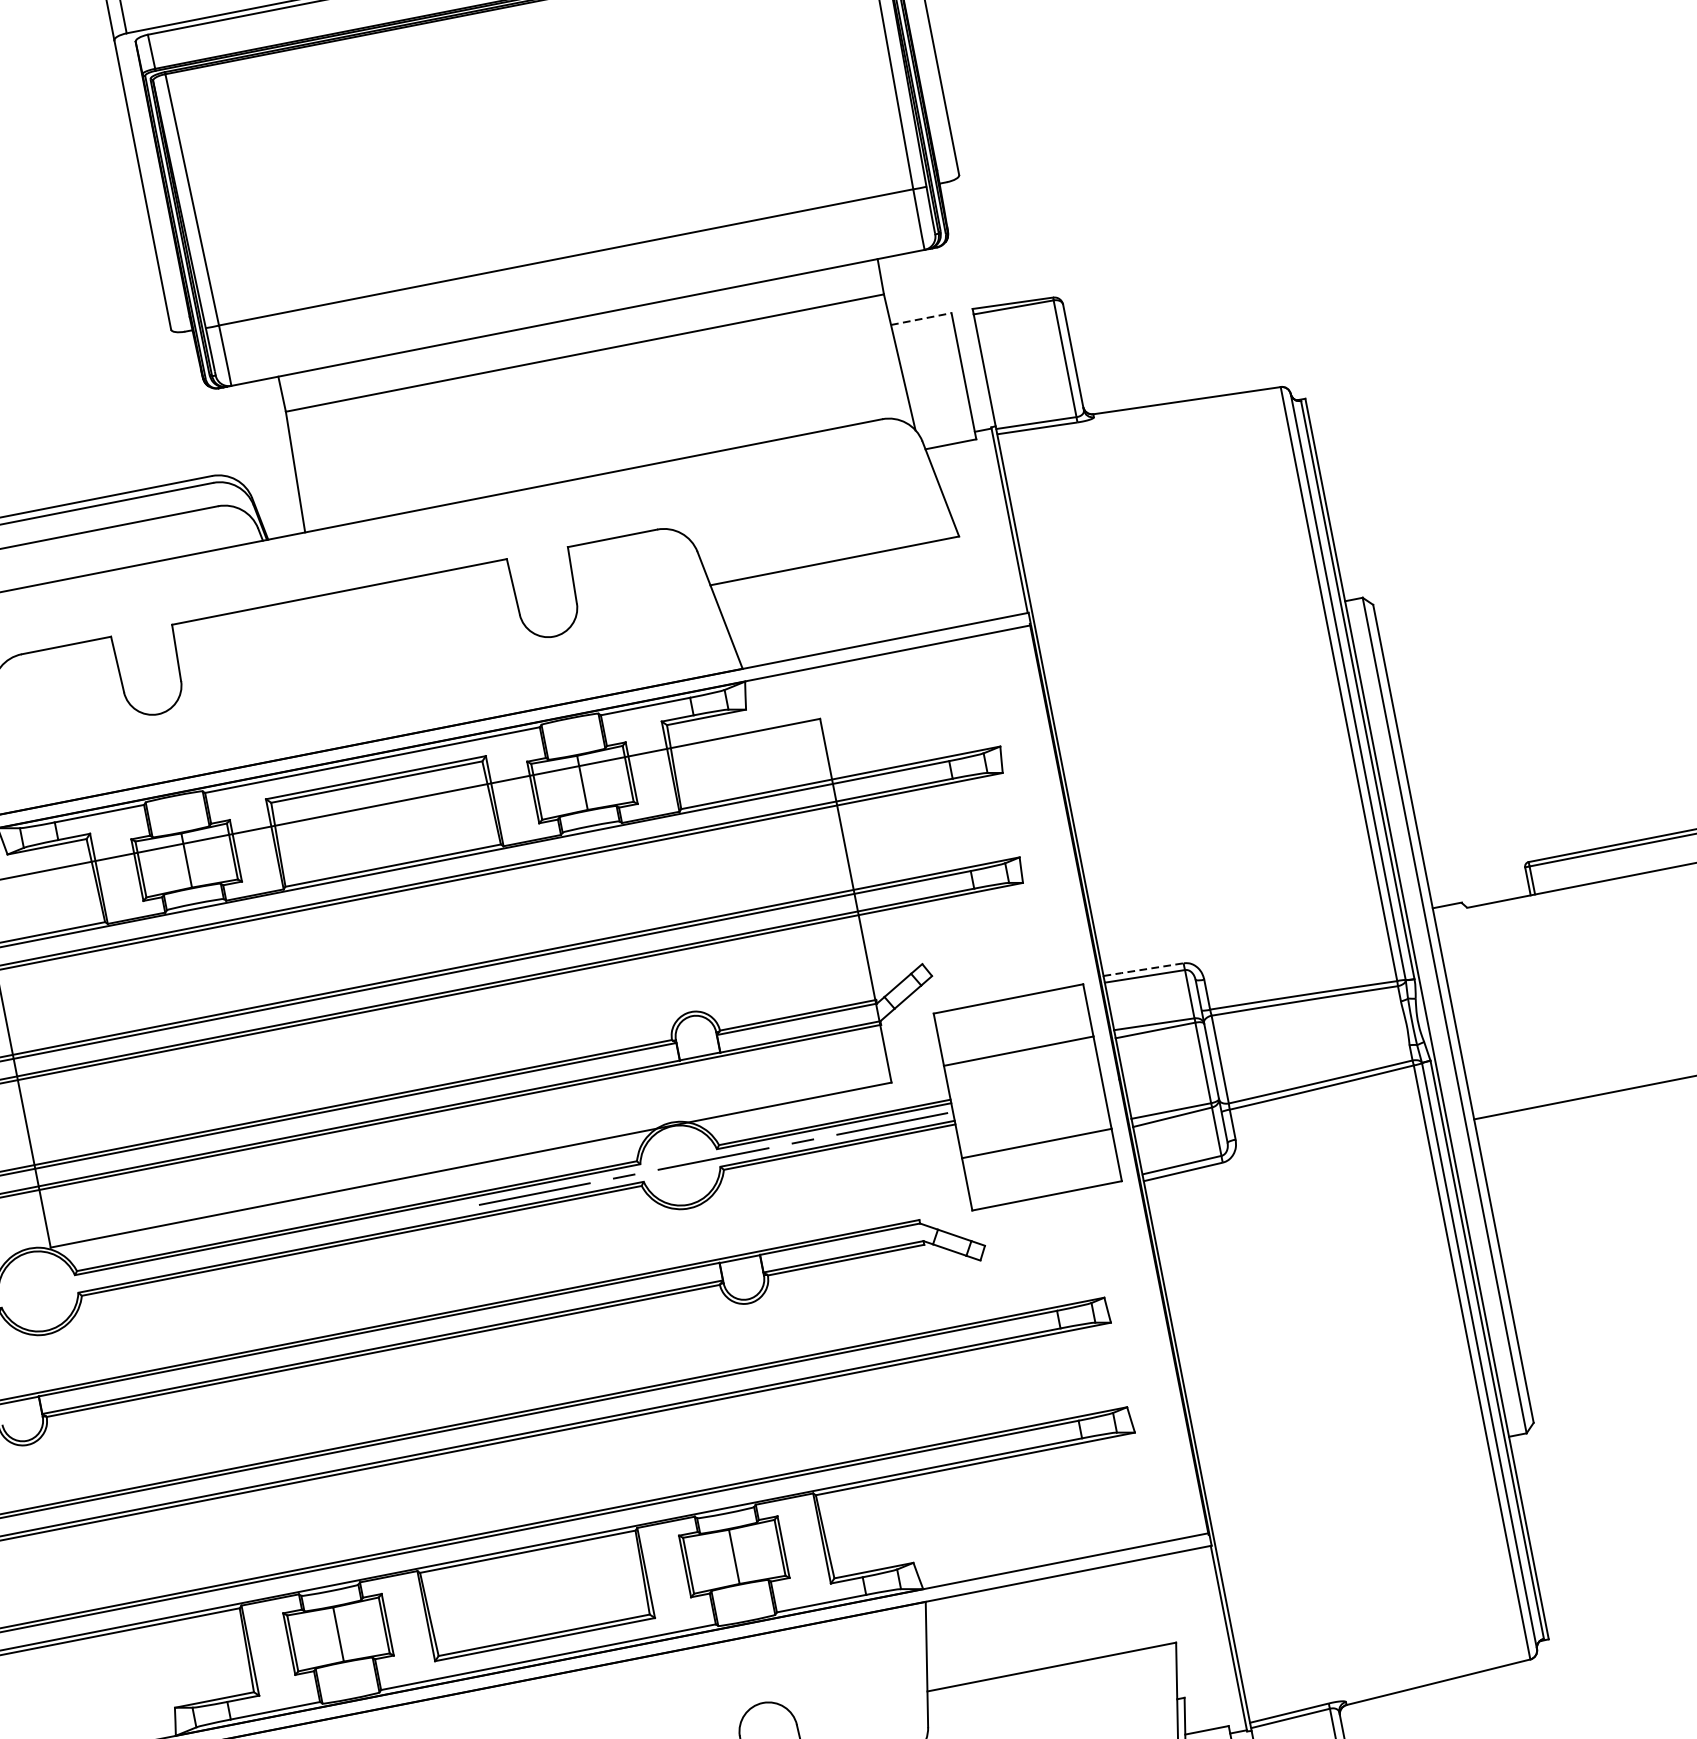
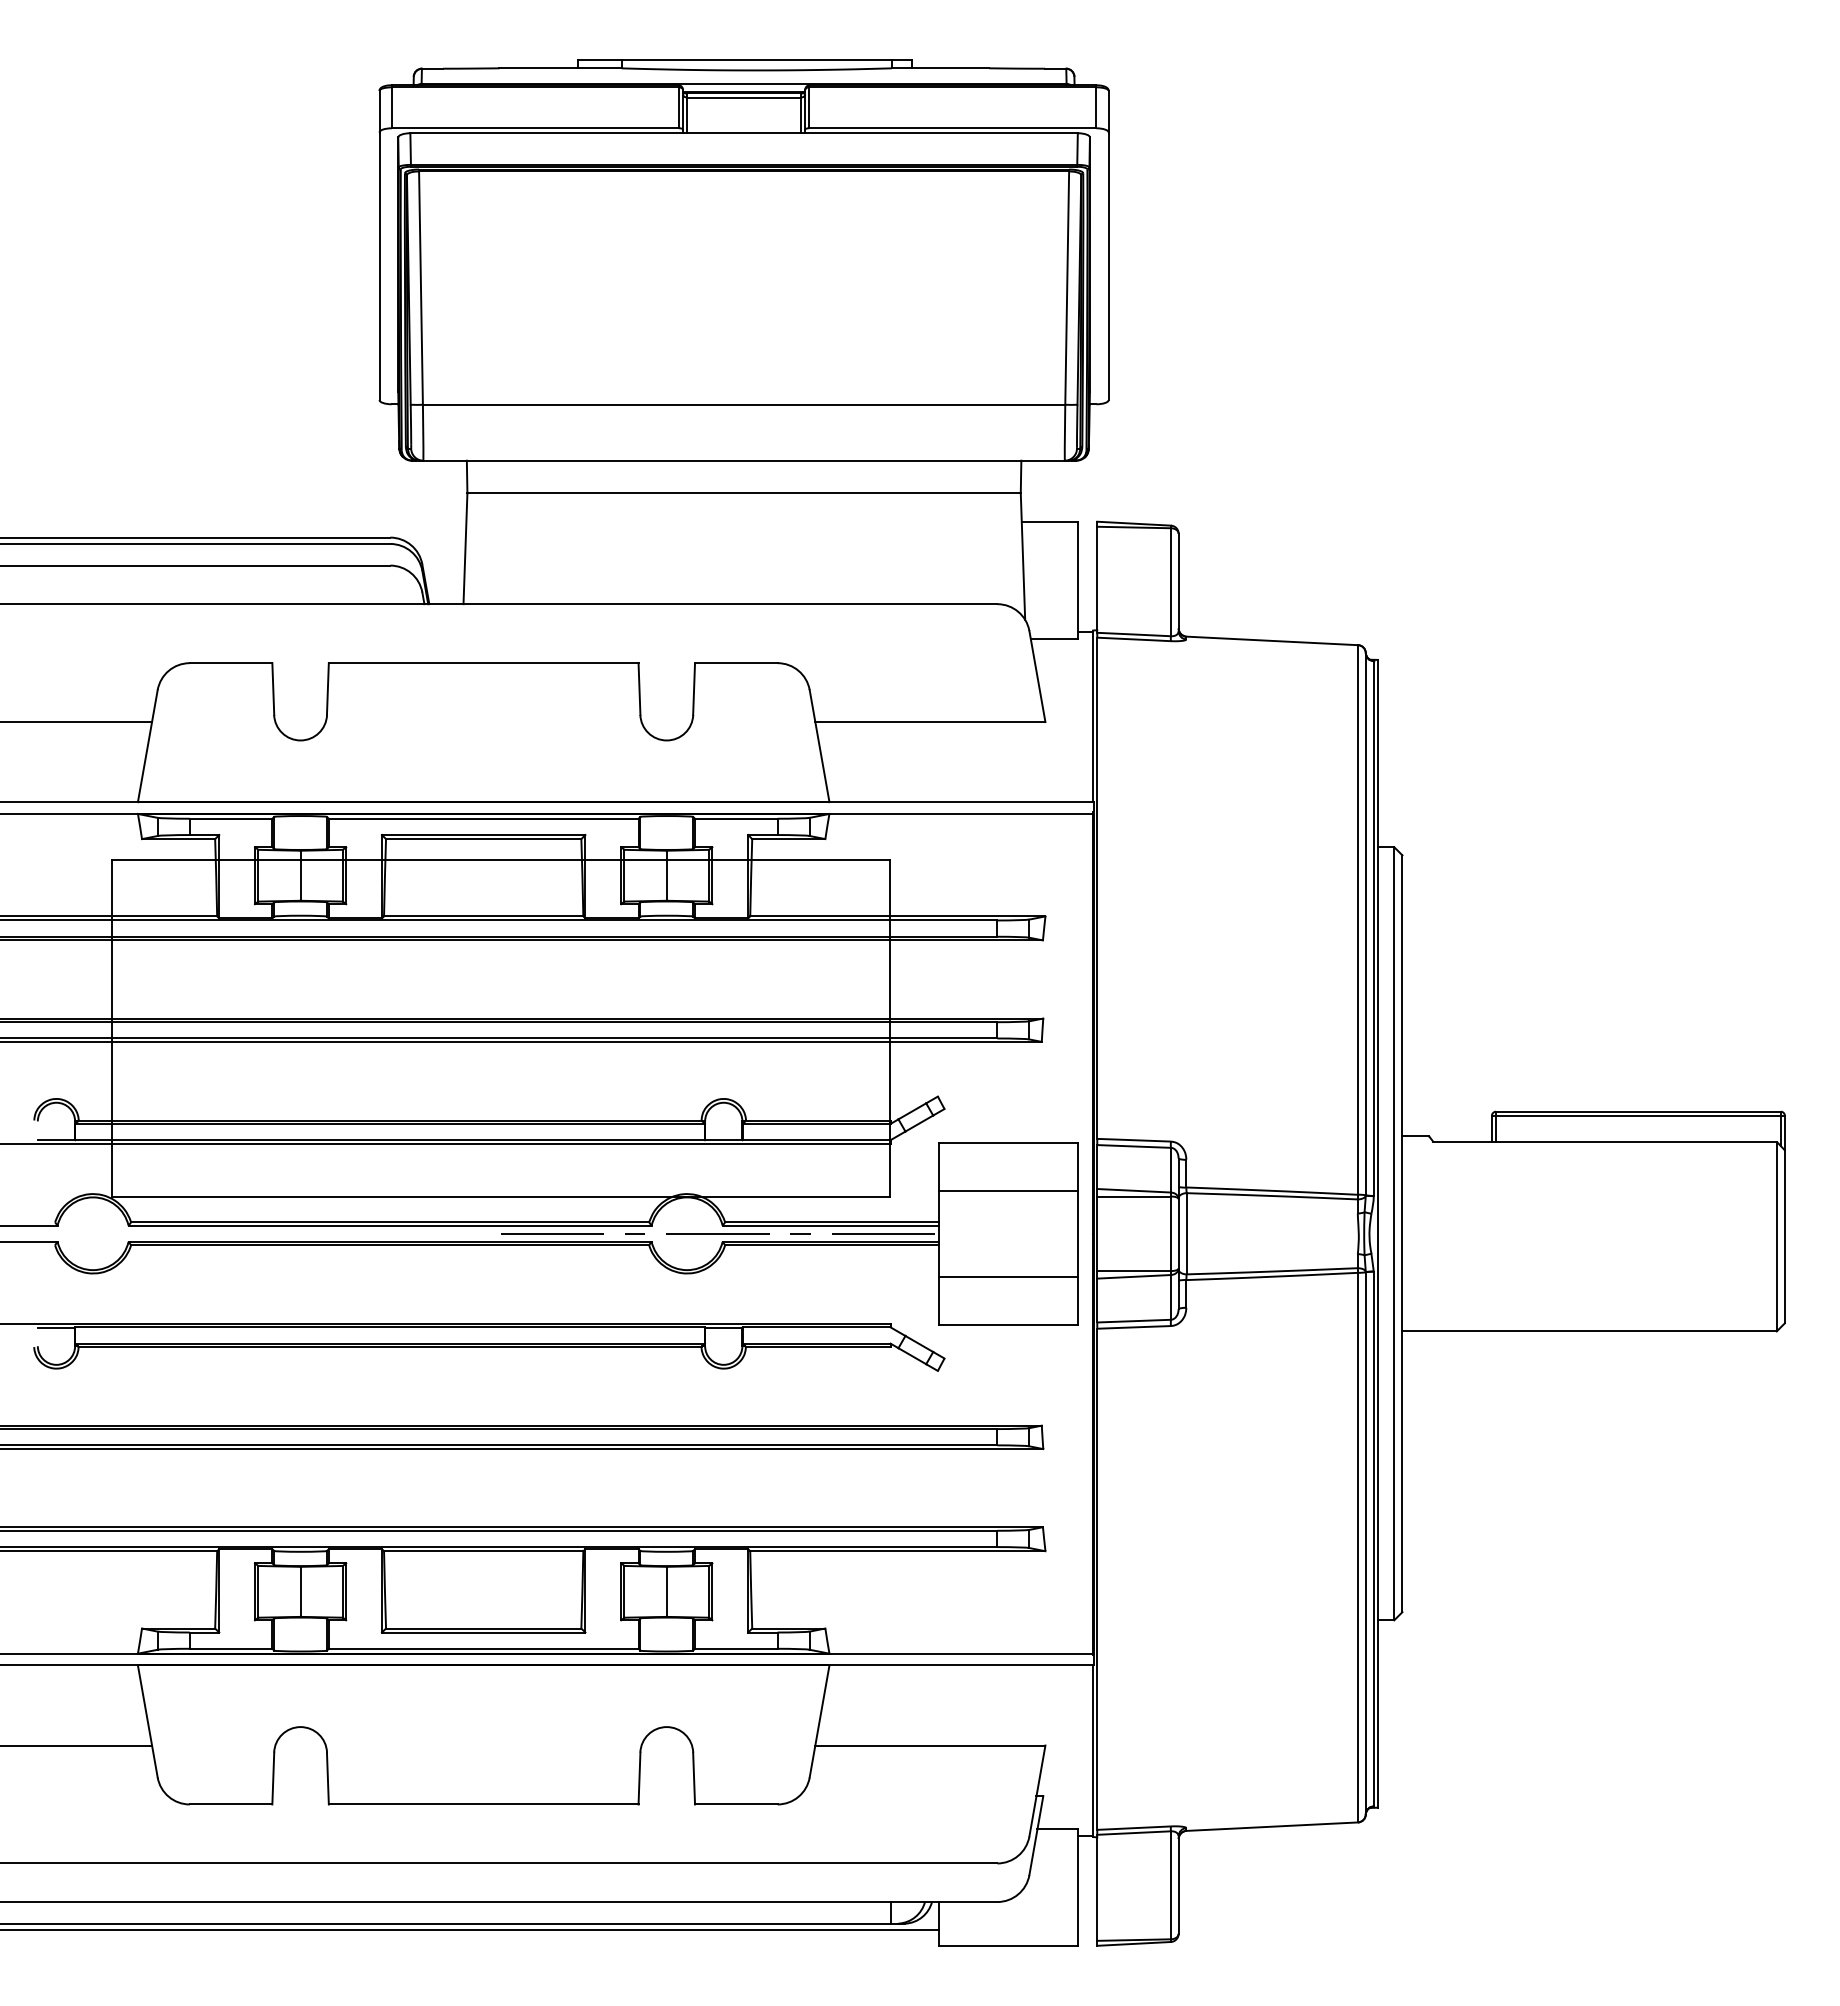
line: (920, 318) -> (1049, 521), dashed -> solid
line: (1143, 970) -> (1133, 1140), dashed -> solid

